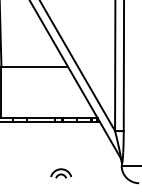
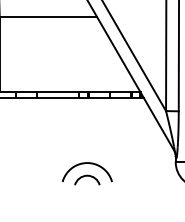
part: (60, 173) -> (86, 173), size x1.67

